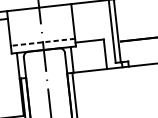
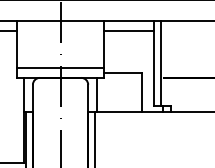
line: (90, 9) -> (128, 31), added
line: (42, 42) -> (60, 67), dashed -> solid

